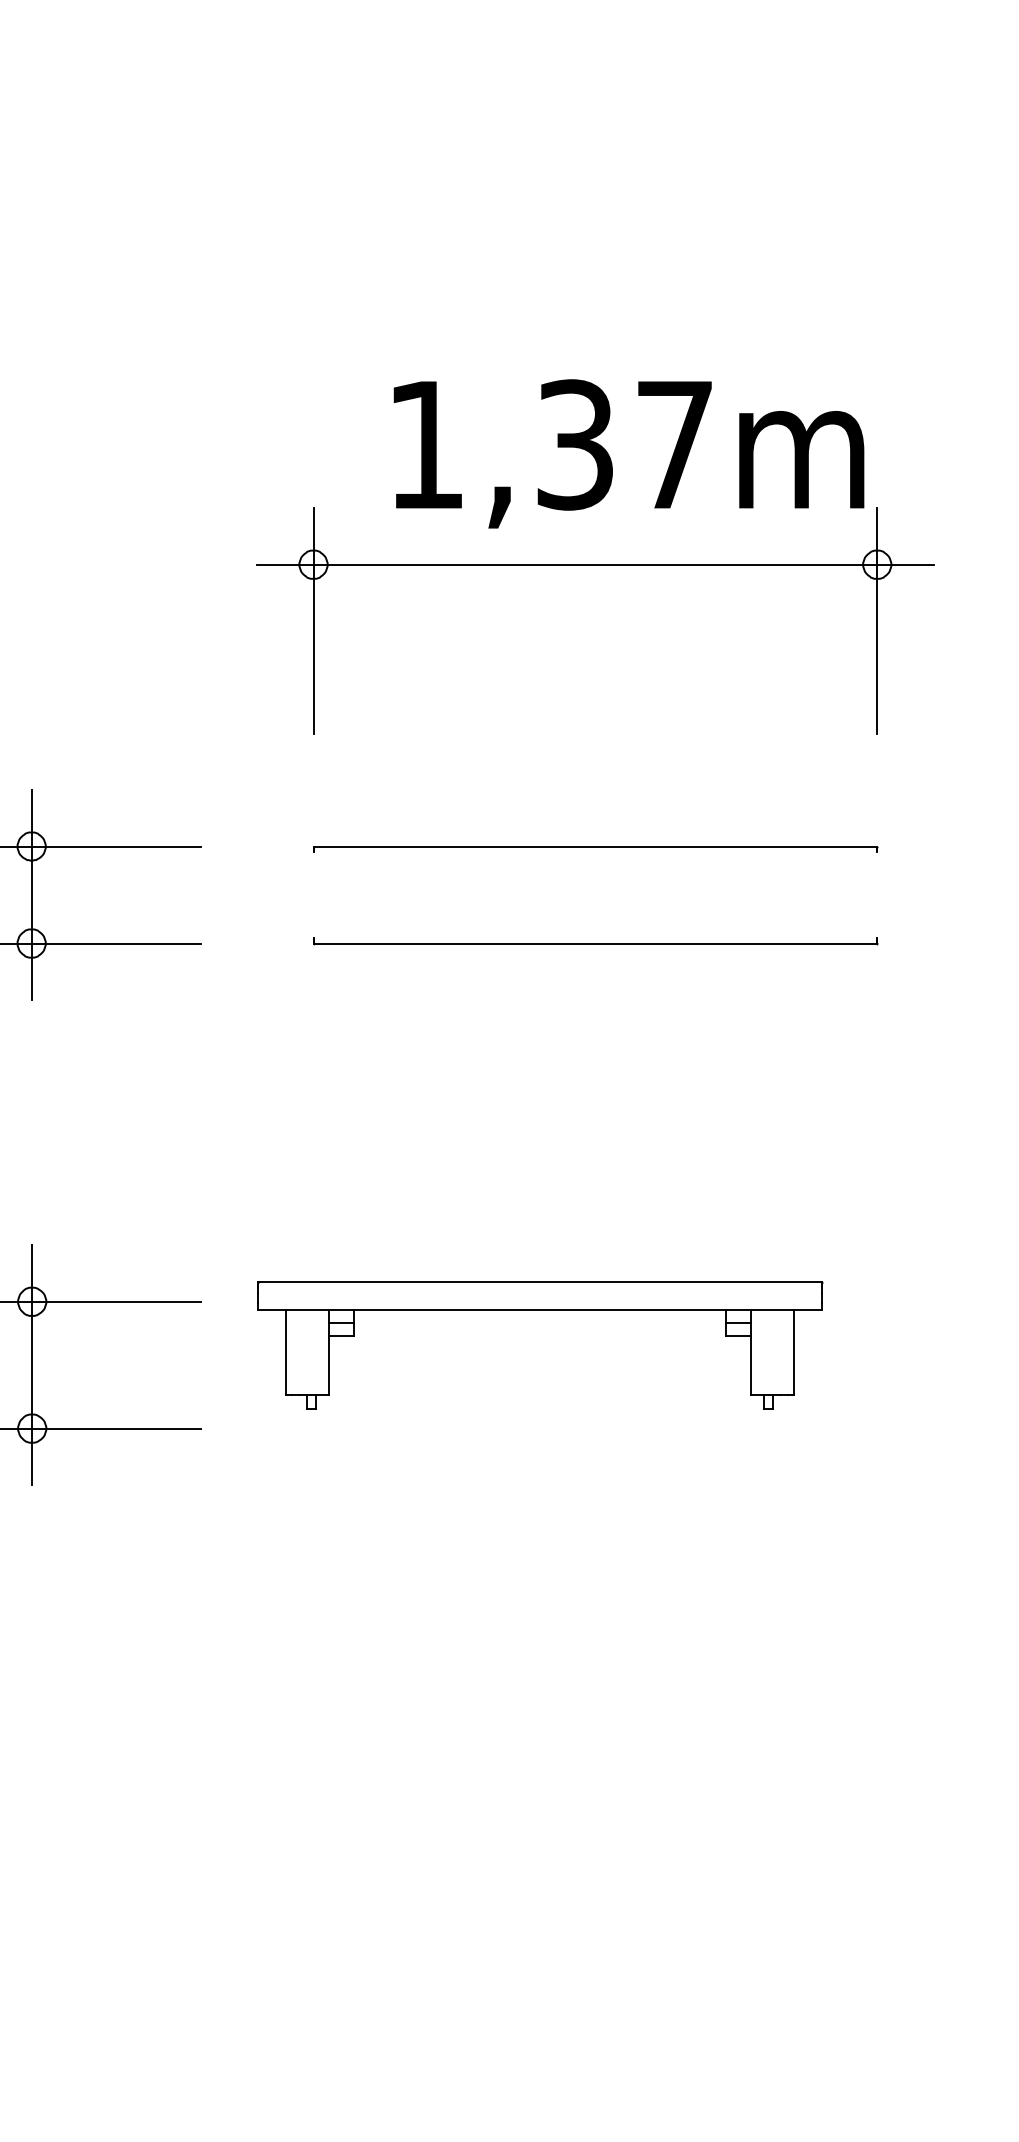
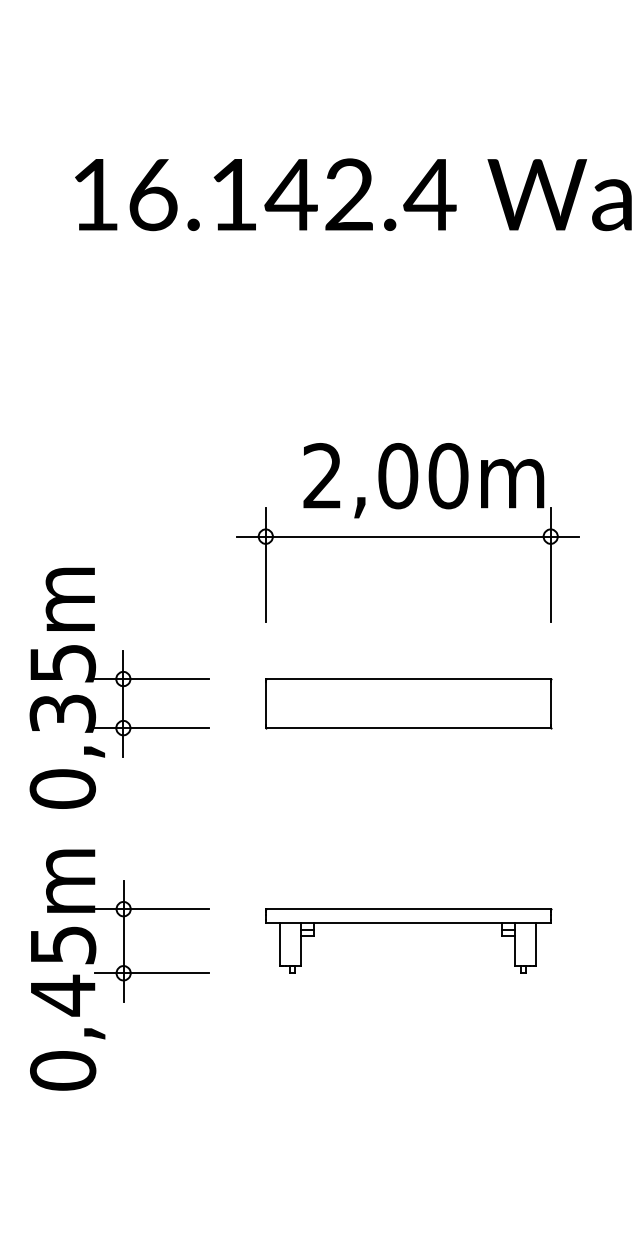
text: (550, 445) -> (385, 476), 1,37m -> 2,00m
line: (312, 894) -> (265, 703), added
line: (876, 894) -> (550, 703), added
part: (540, 1310) -> (408, 923), moved

